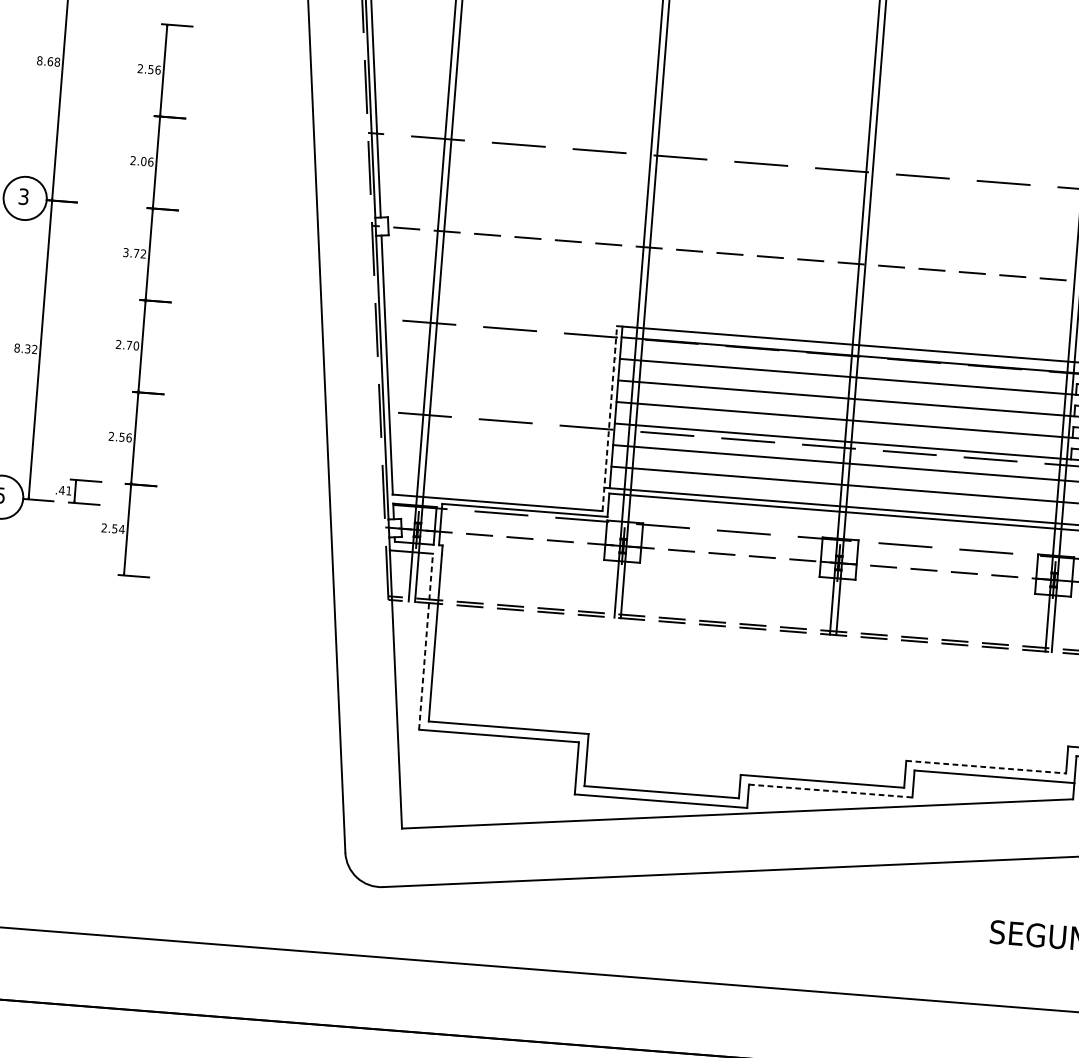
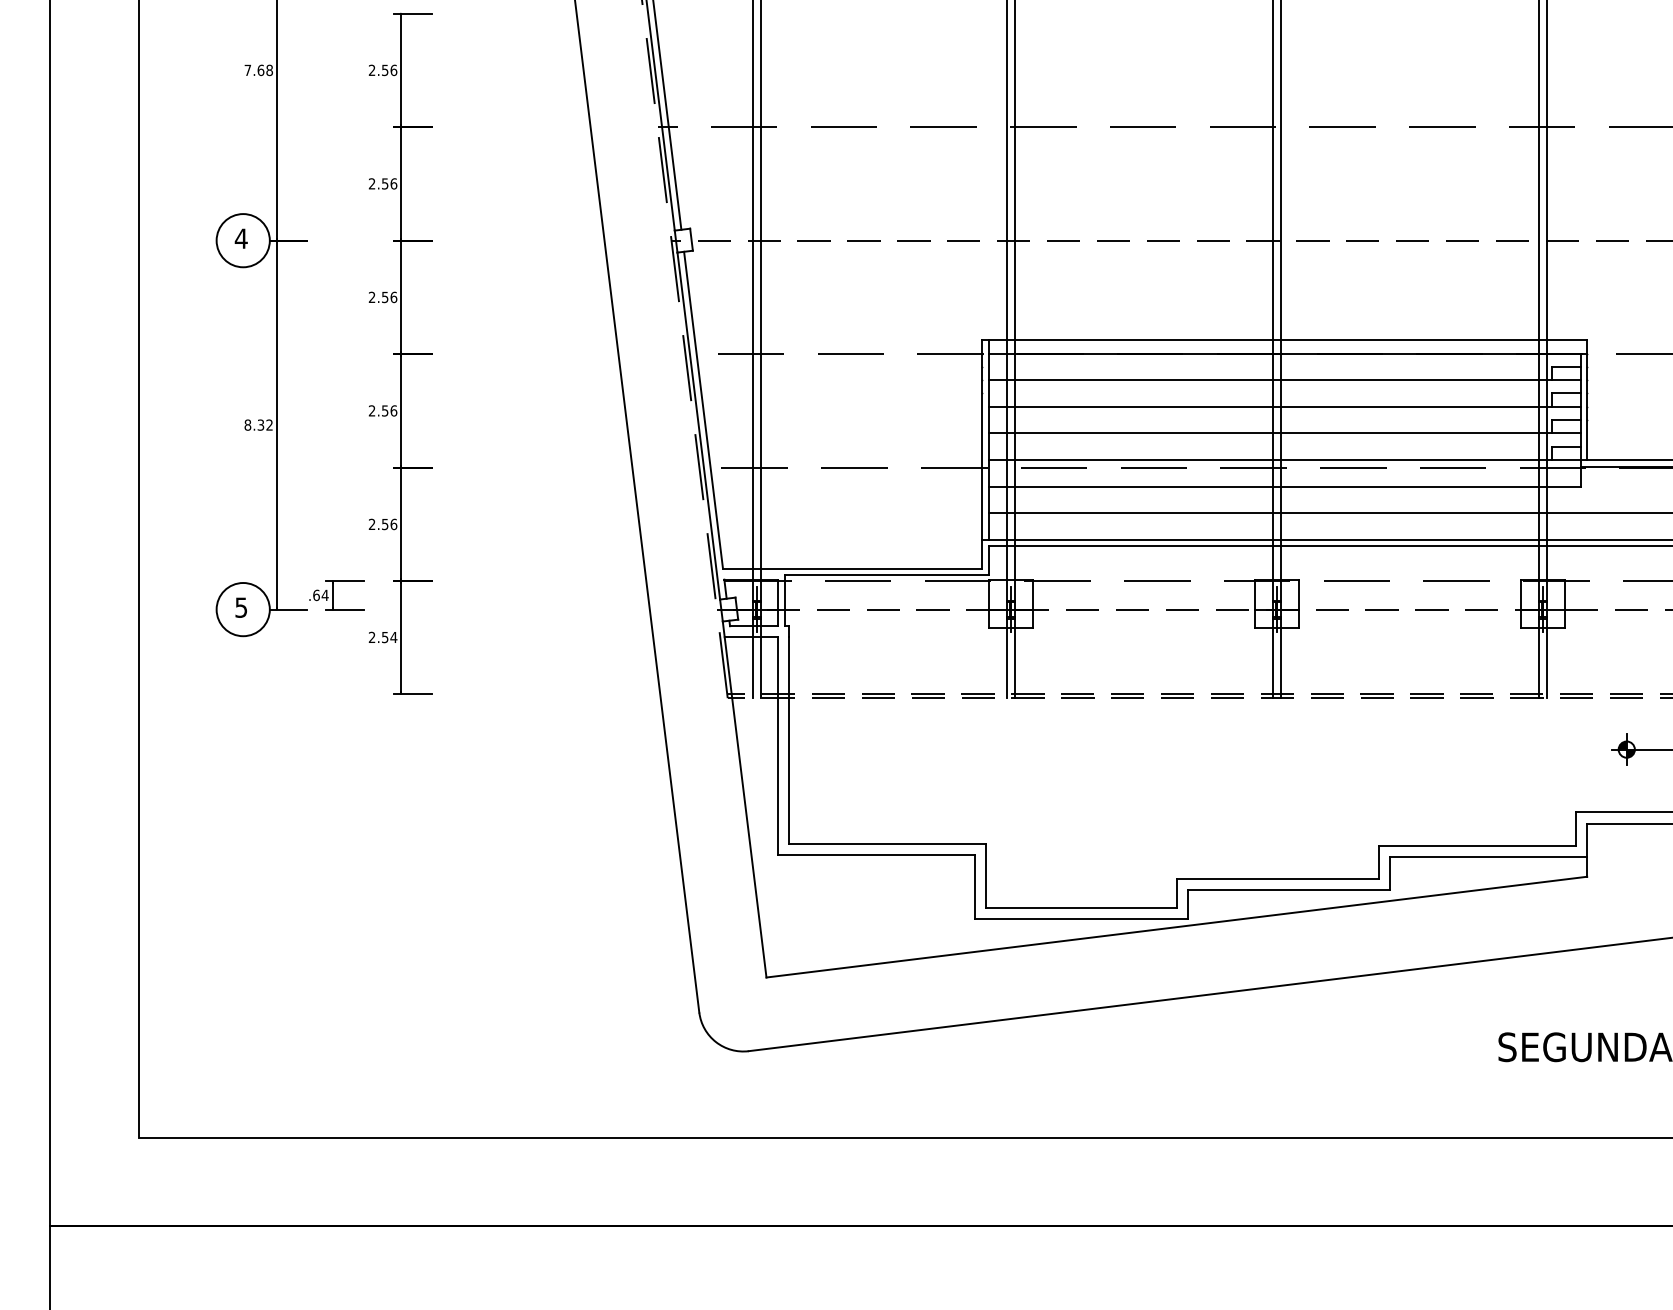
text: (39, 60) -> (247, 70), 8.68 -> 7.68
text: (143, 161) -> (384, 183), 2.06 -> 2.56
text: (23, 196) -> (240, 238), 3 -> 4
text: (135, 253) -> (383, 297), 3.72 -> 2.56
text: (132, 345) -> (389, 410), 2.70 -> 2.56
line: (609, 417) -> (981, 453), dashed -> solid
text: (65, 490) -> (320, 595), .41 -> .64
line: (425, 641) -> (777, 745), dashed -> solid
line: (986, 766) -> (1477, 845), dashed -> solid
line: (830, 791) -> (1288, 890), dashed -> solid

